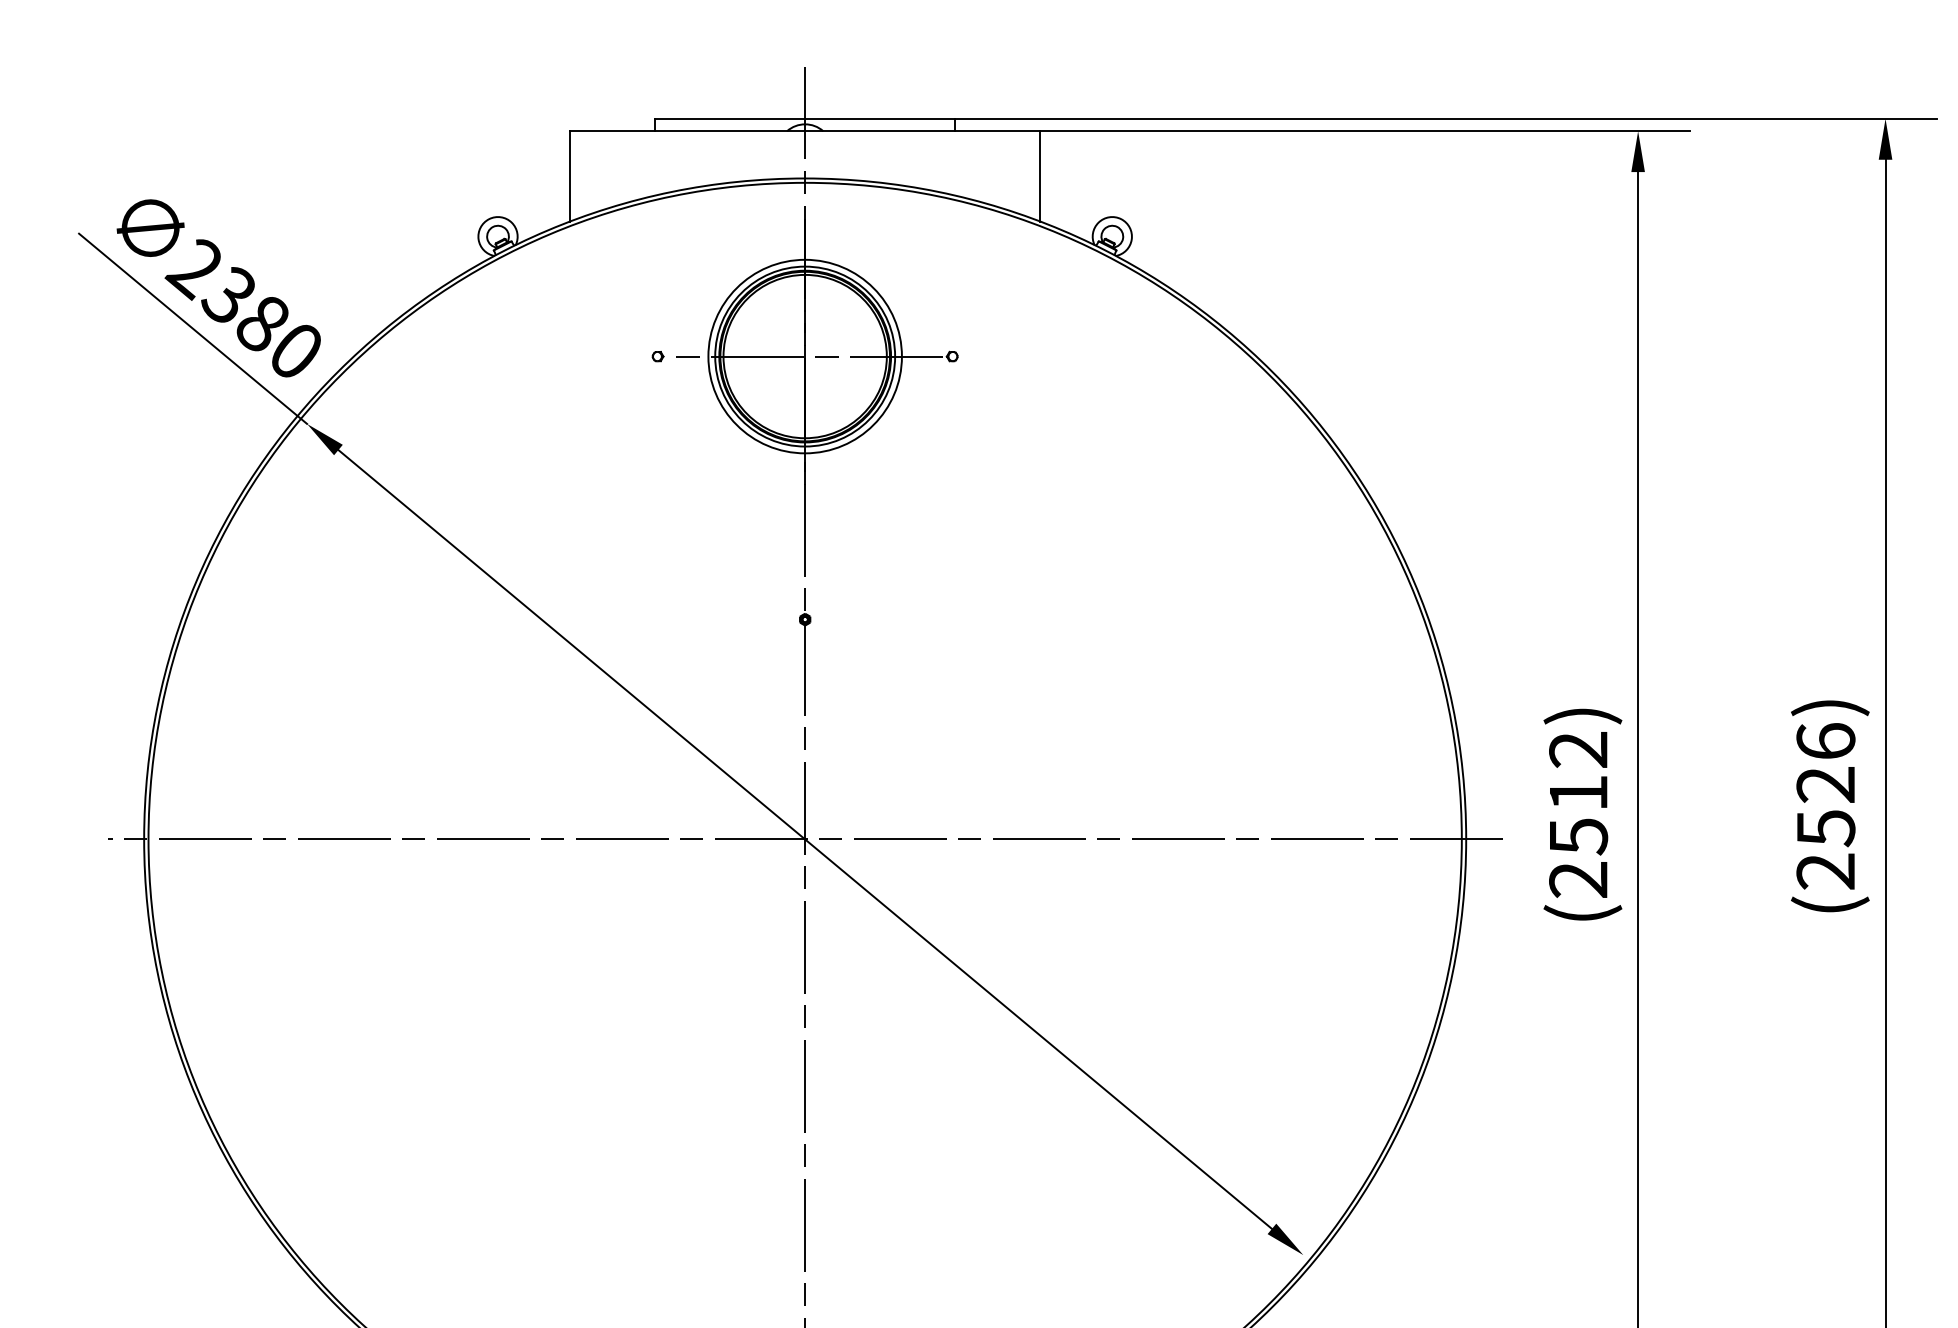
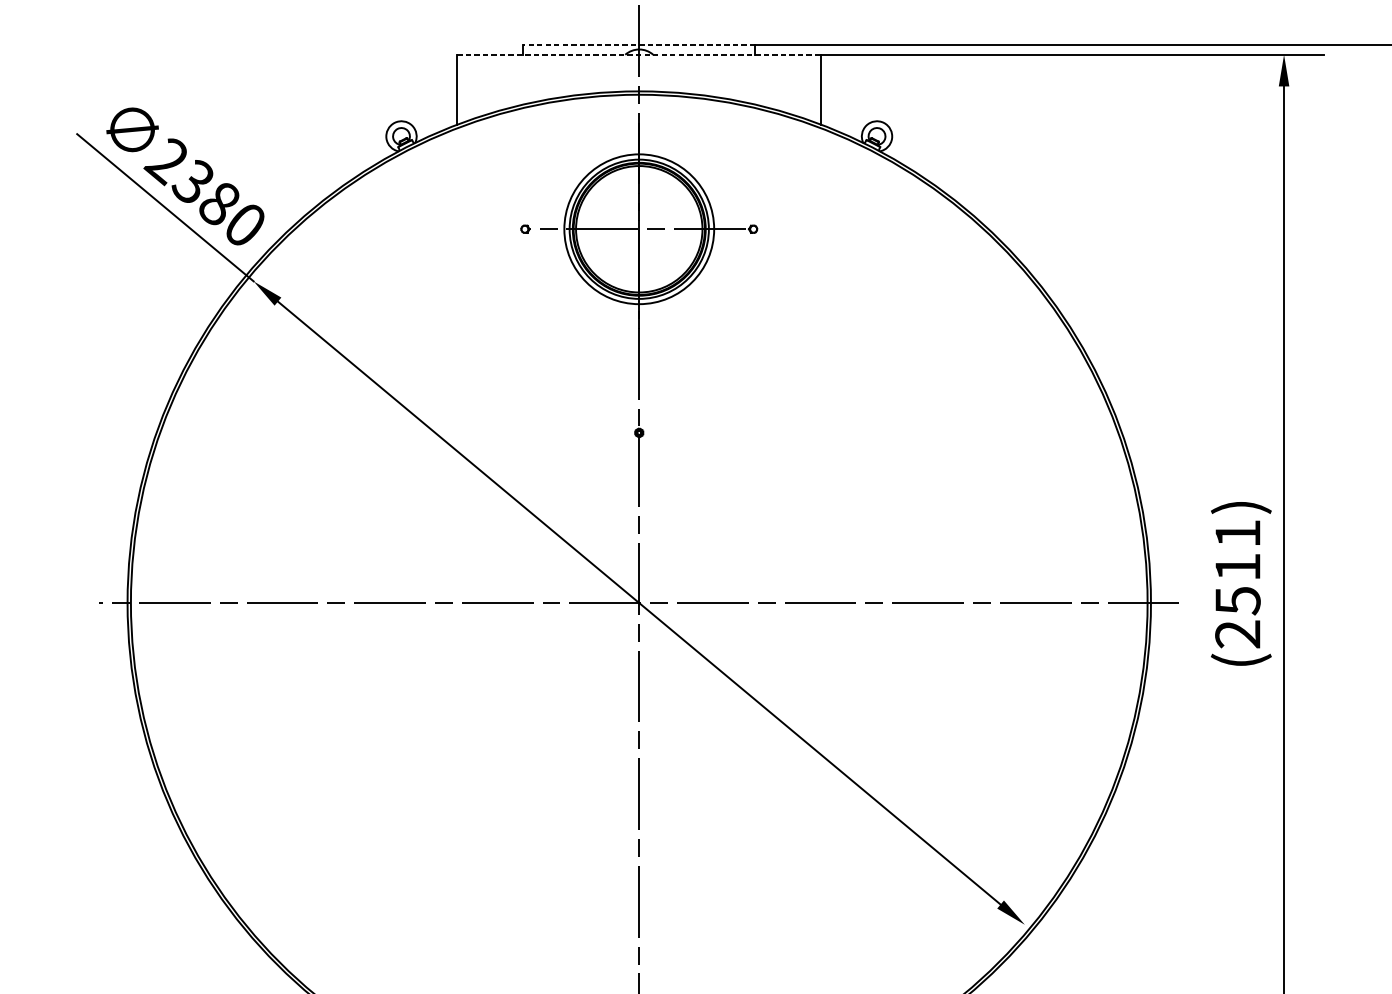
line: (805, 118) -> (639, 44), solid -> dashed
line: (805, 131) -> (639, 55), solid -> dashed
text: (1578, 749) -> (1237, 533), (2512) -> (2511)

